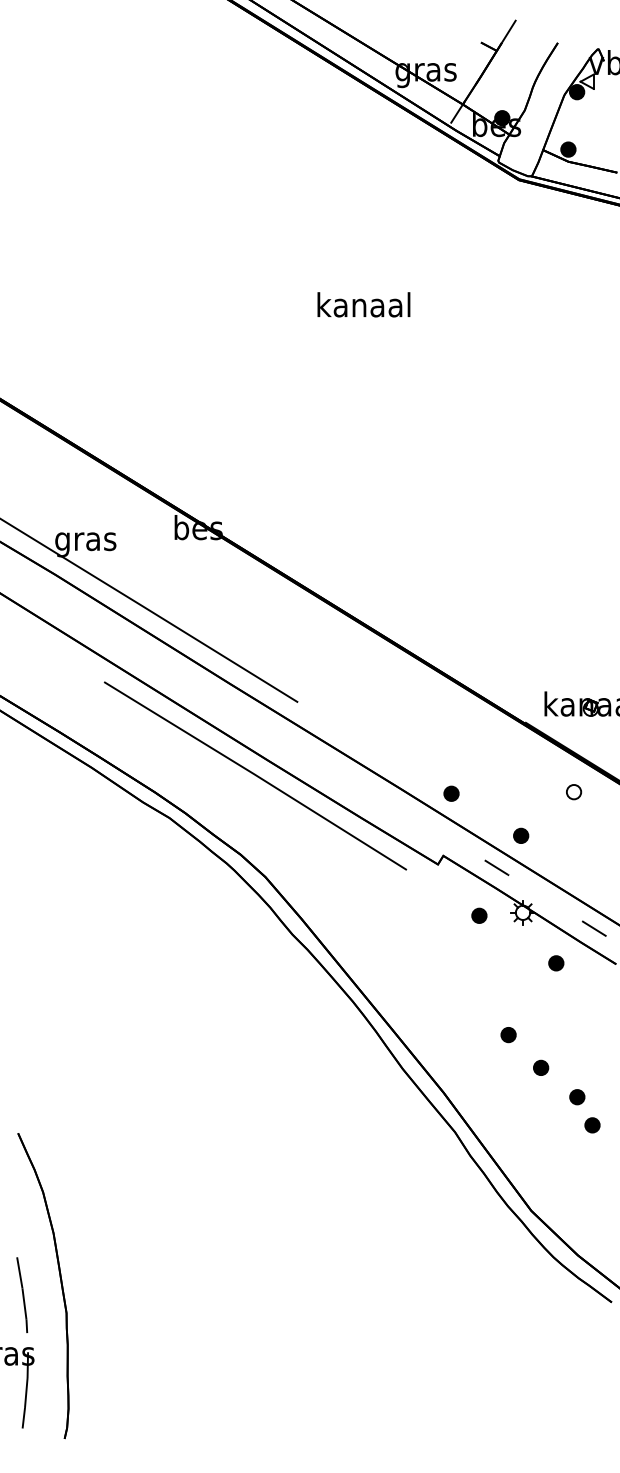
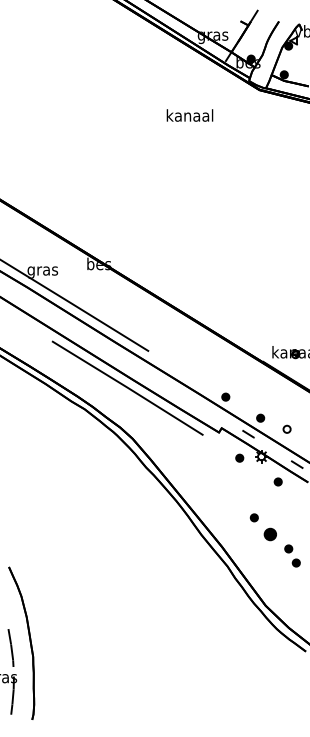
text: (362, 304) -> (189, 115), moved
part: (572, 790) -> (286, 428), moved
part: (540, 1066) -> (270, 533), size x1.6

